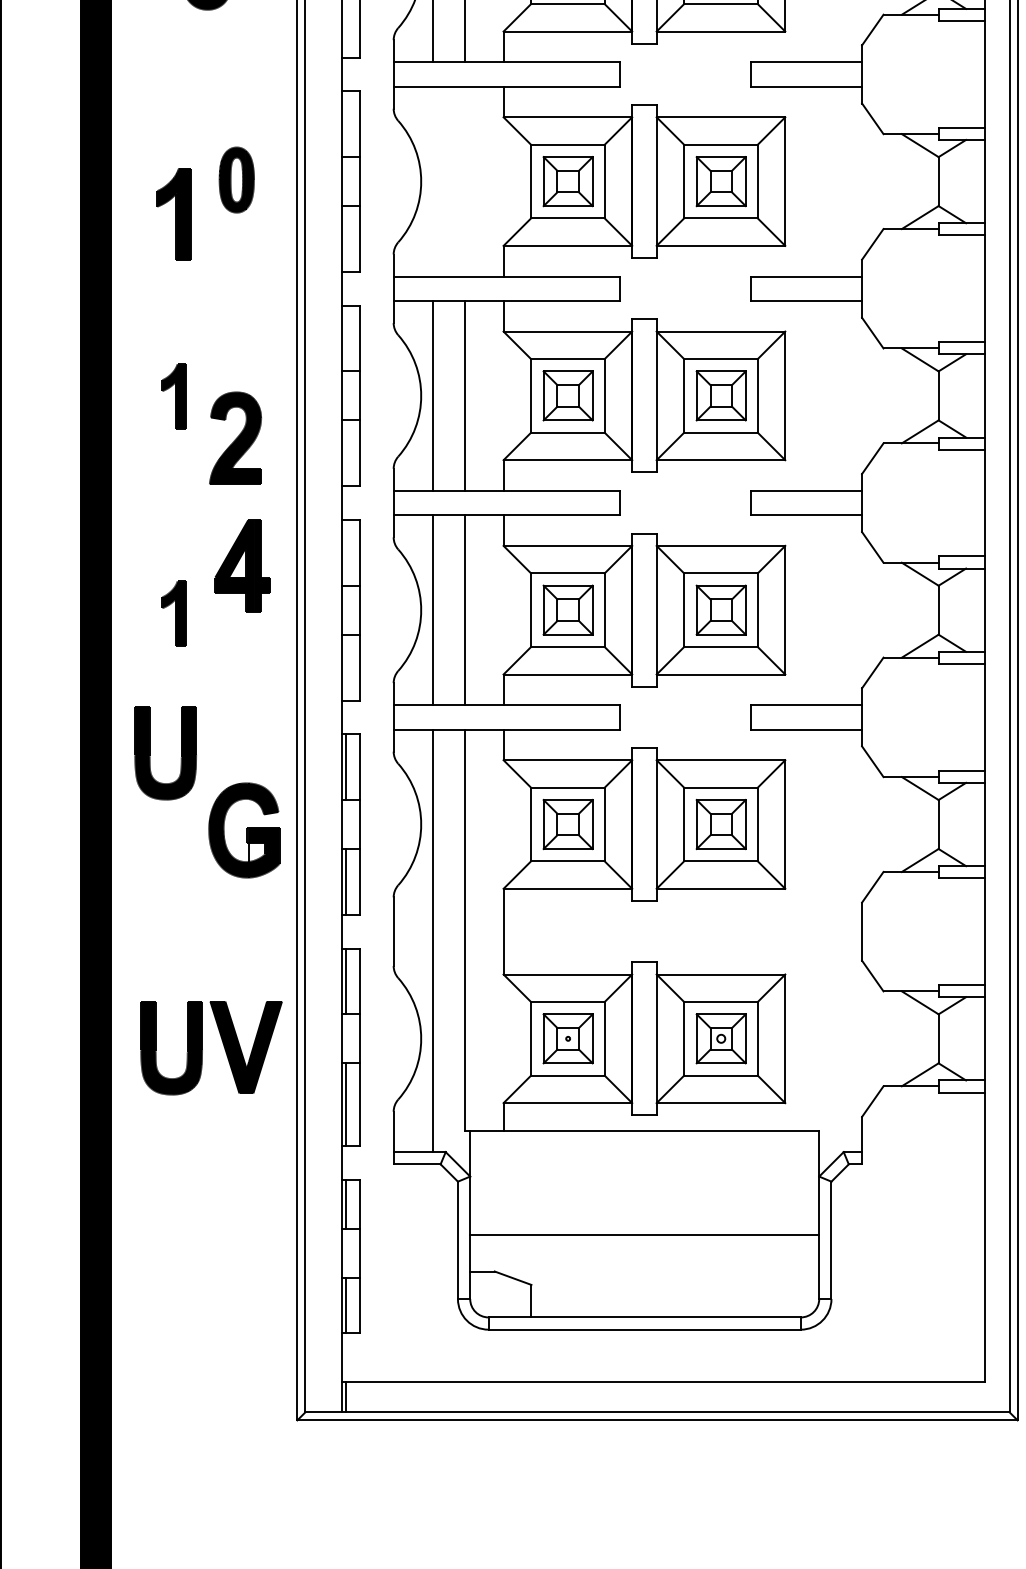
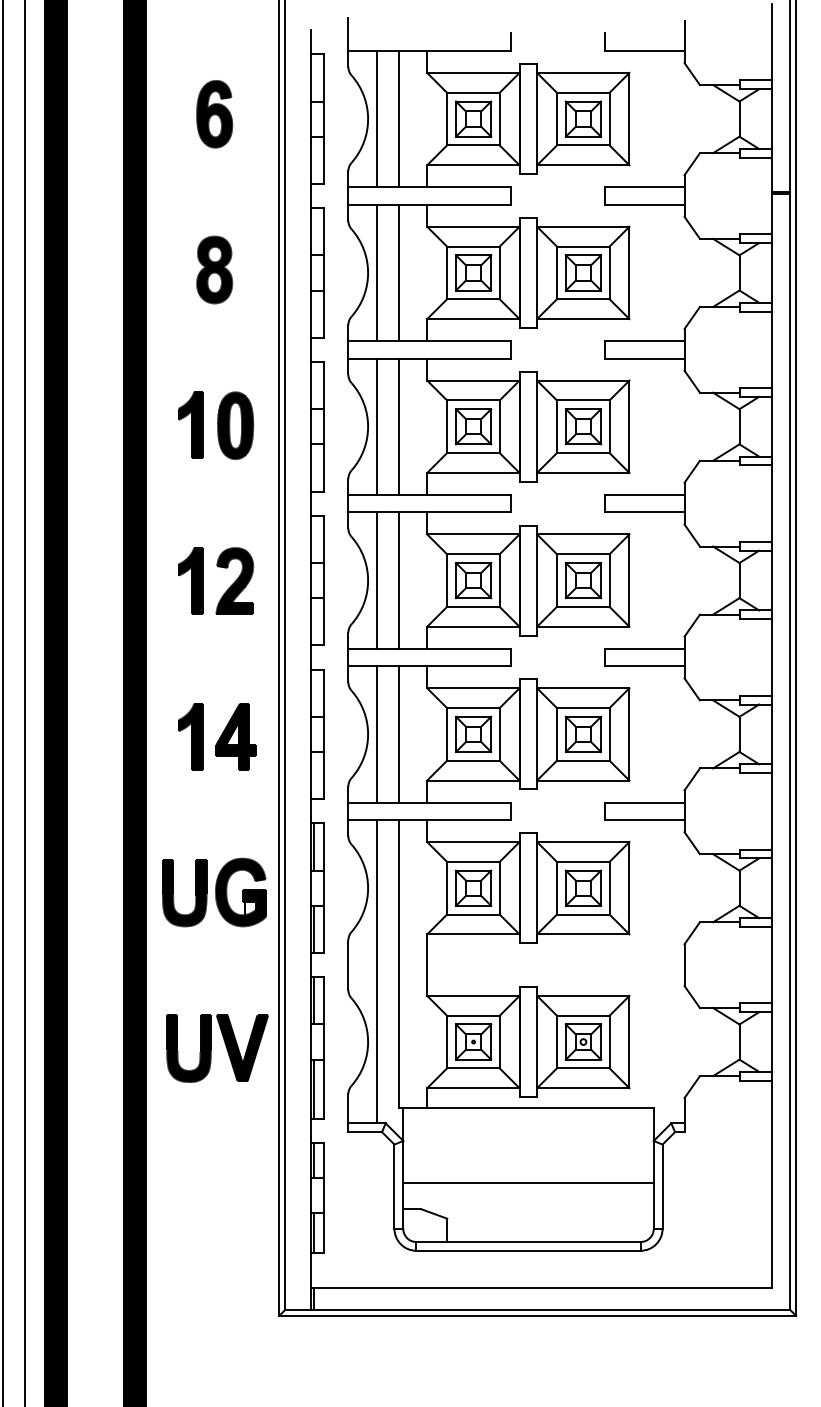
part: (236, 179) -> (235, 425), size x1.43
line: (432, 181) -> (376, 426), added
line: (464, 181) -> (399, 426), added
part: (173, 213) -> (190, 424), moved
part: (173, 395) -> (190, 580), size x1.43
part: (235, 437) -> (234, 580), moved
part: (242, 565) -> (235, 736), moved
part: (173, 613) -> (190, 736), size x1.43
part: (151, 758) -> (174, 896), moved

